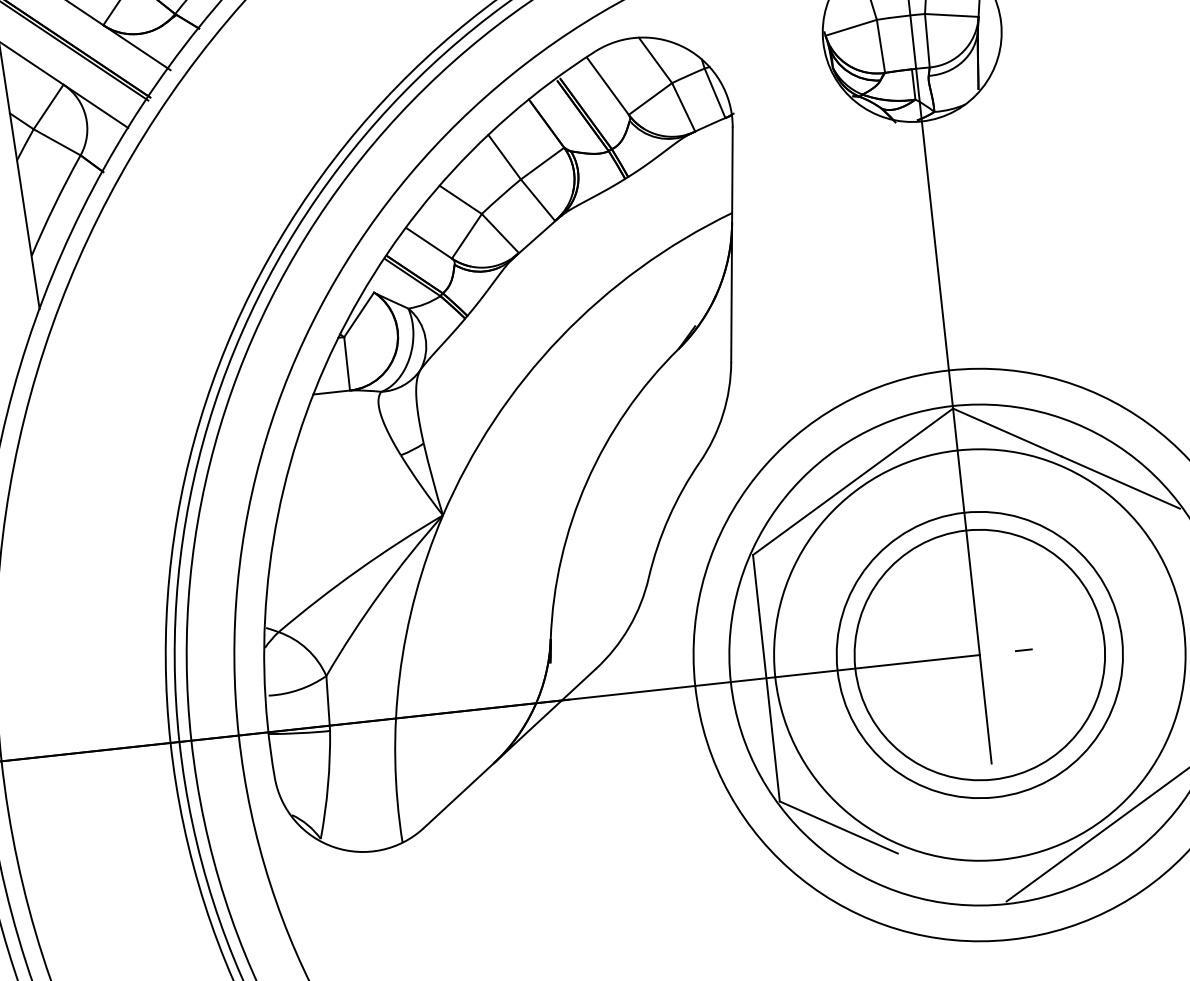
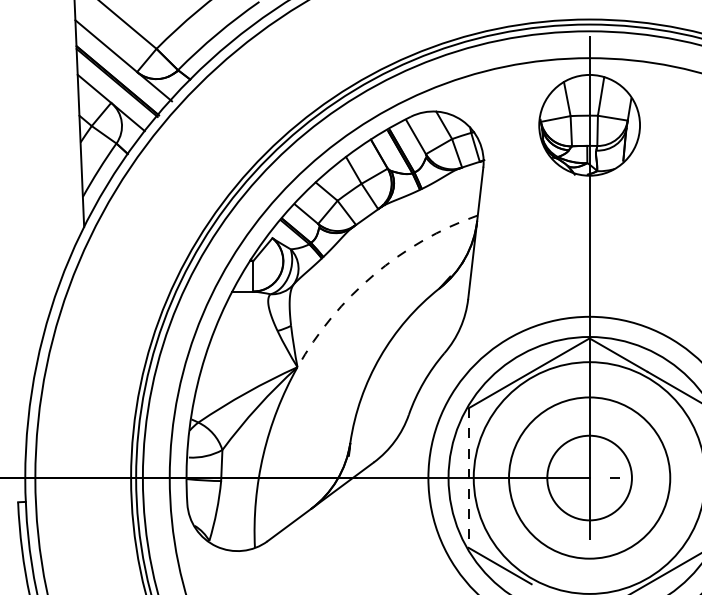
arc: (559, 337) -> (373, 274), solid -> dashed
circle: (979, 654) -> (589, 477), size x0.6
line: (766, 679) -> (468, 478), solid -> dashed

